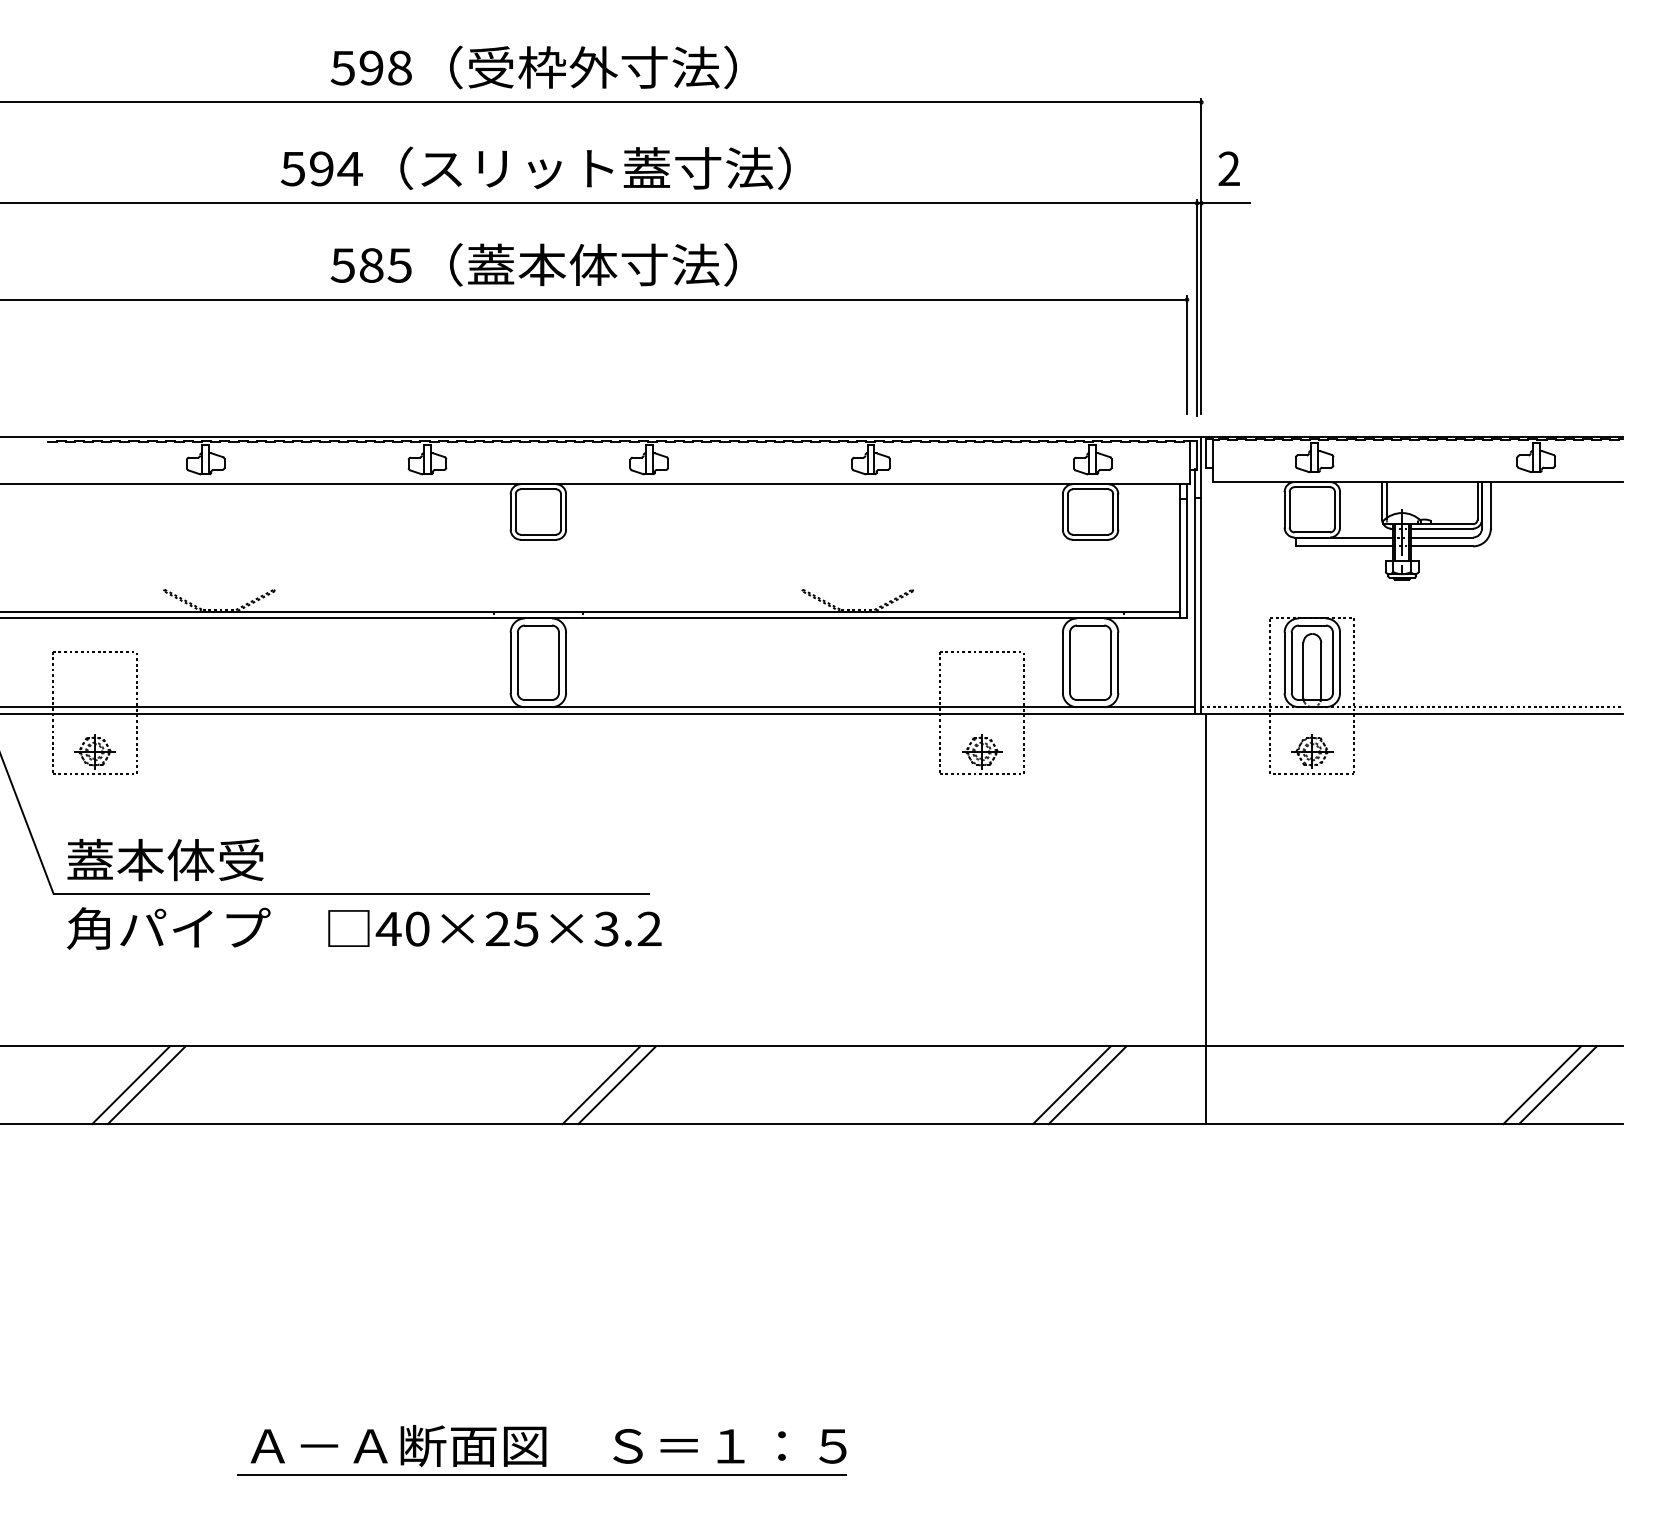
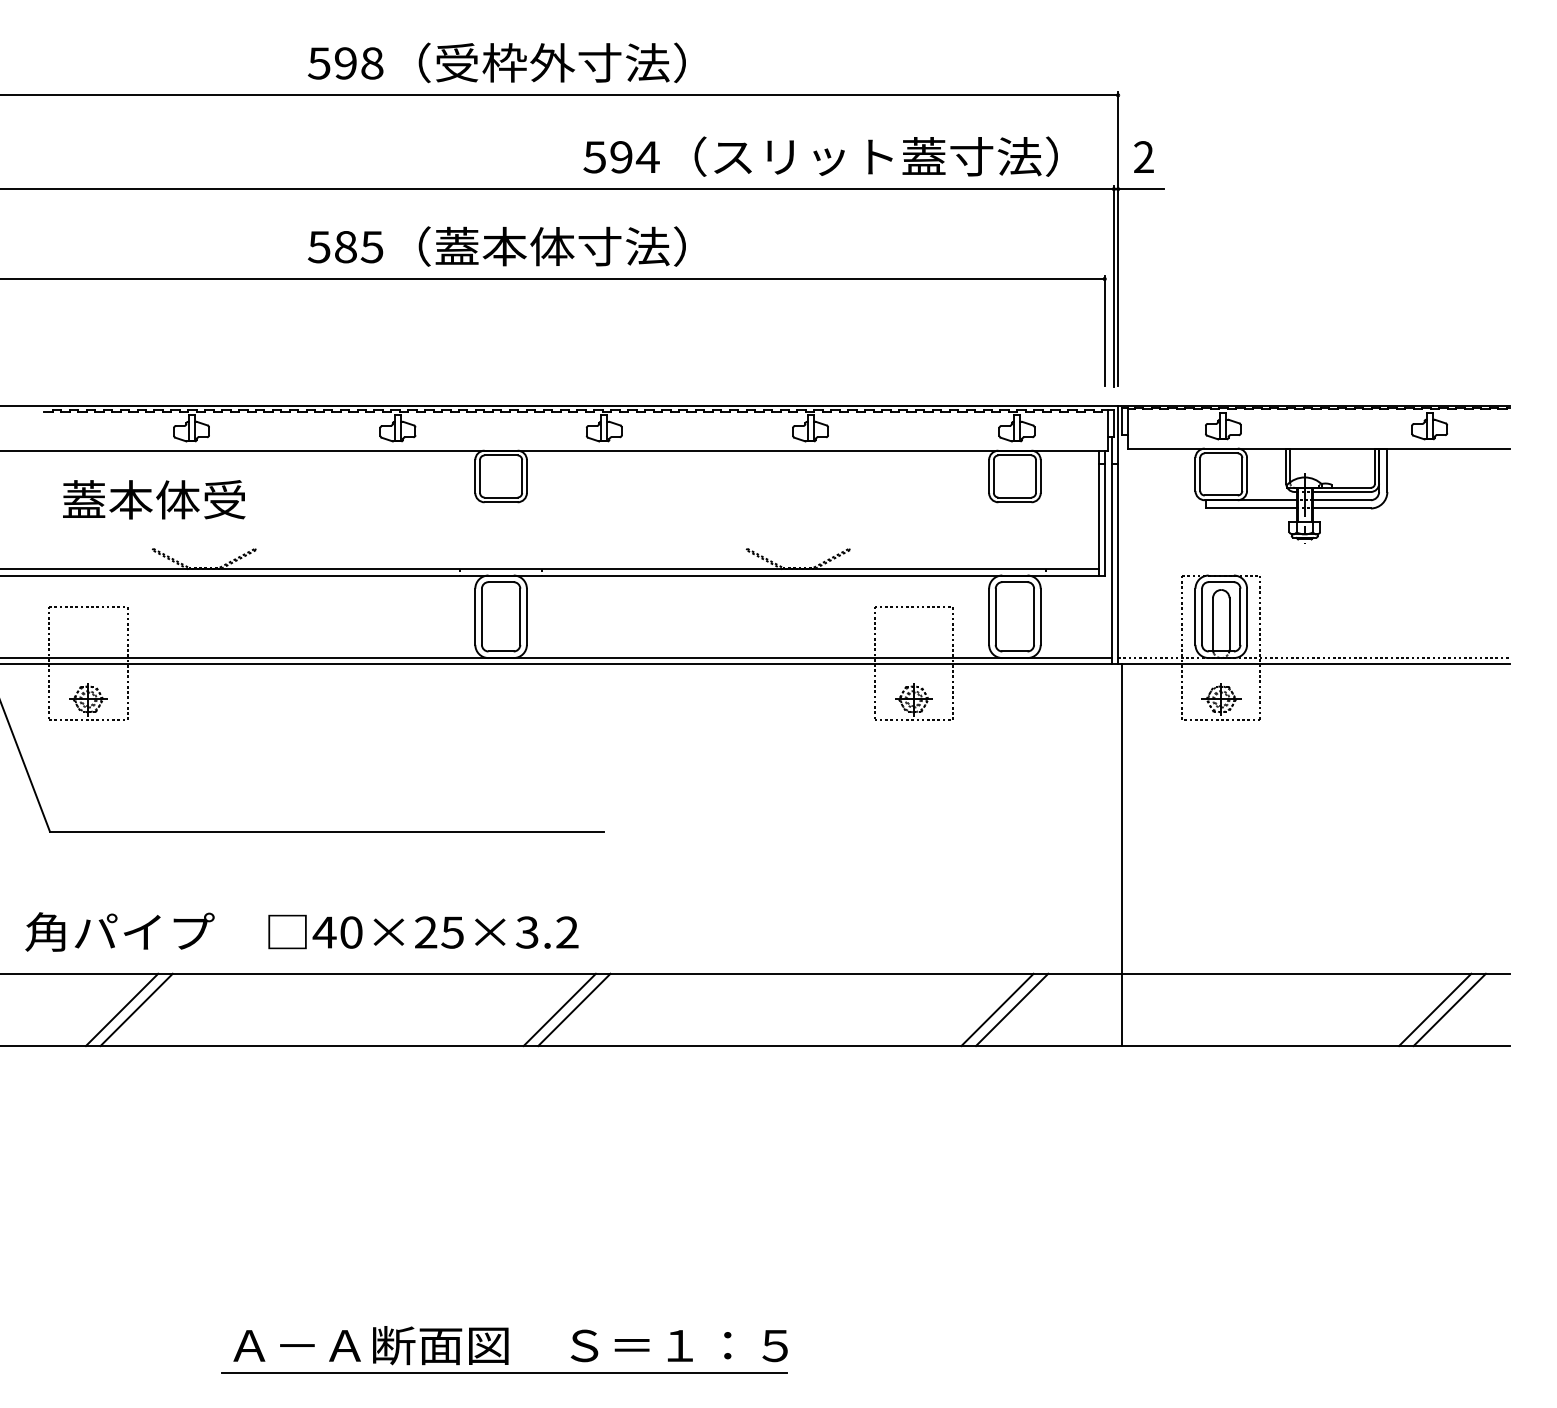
text: (535, 168) -> (820, 156), moved
text: (165, 859) -> (154, 499), moved
text: (364, 928) -> (302, 931), moved

